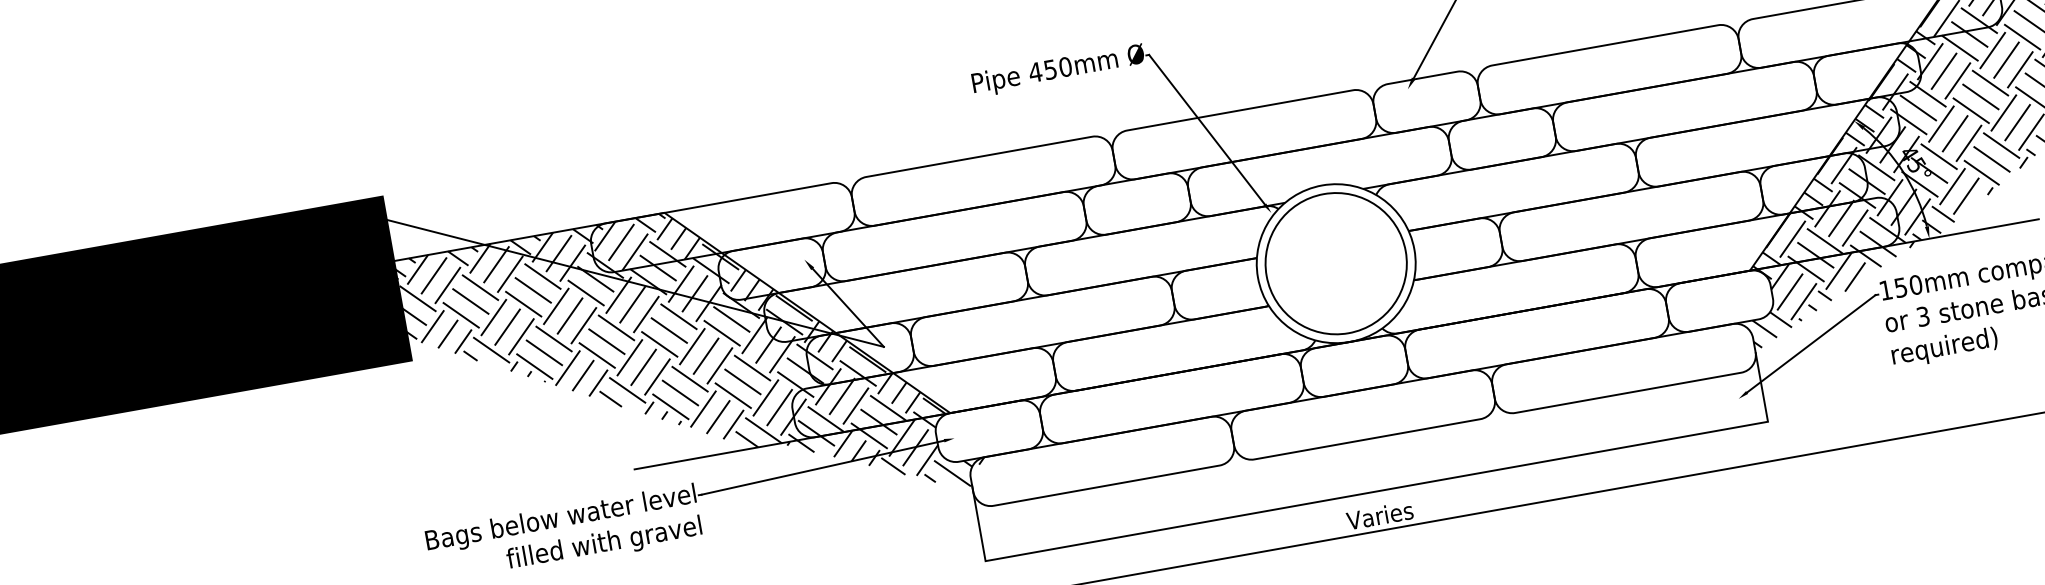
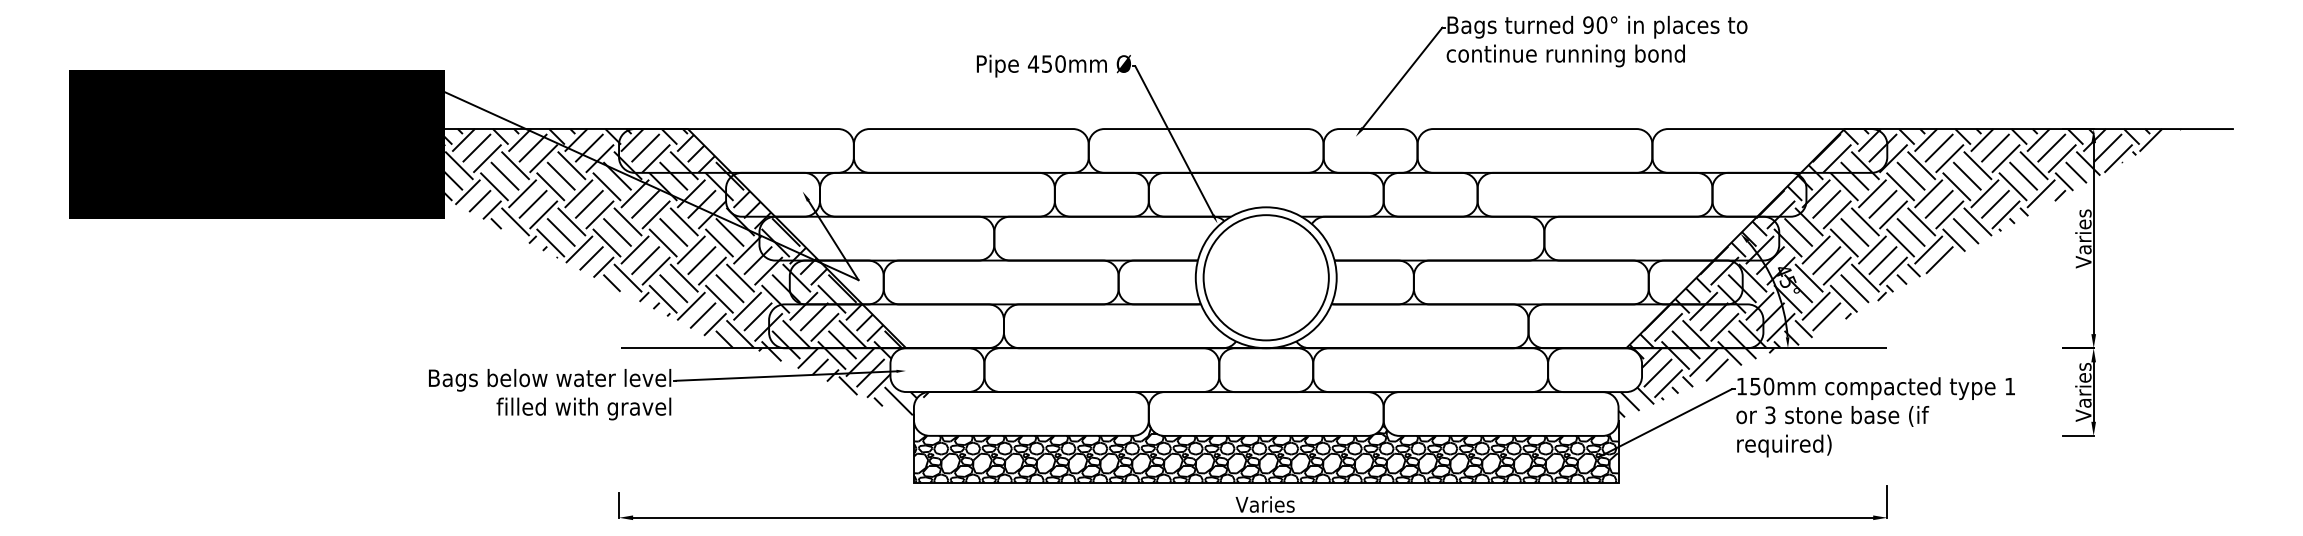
hatch: (1369, 456) -> (1265, 451), added

